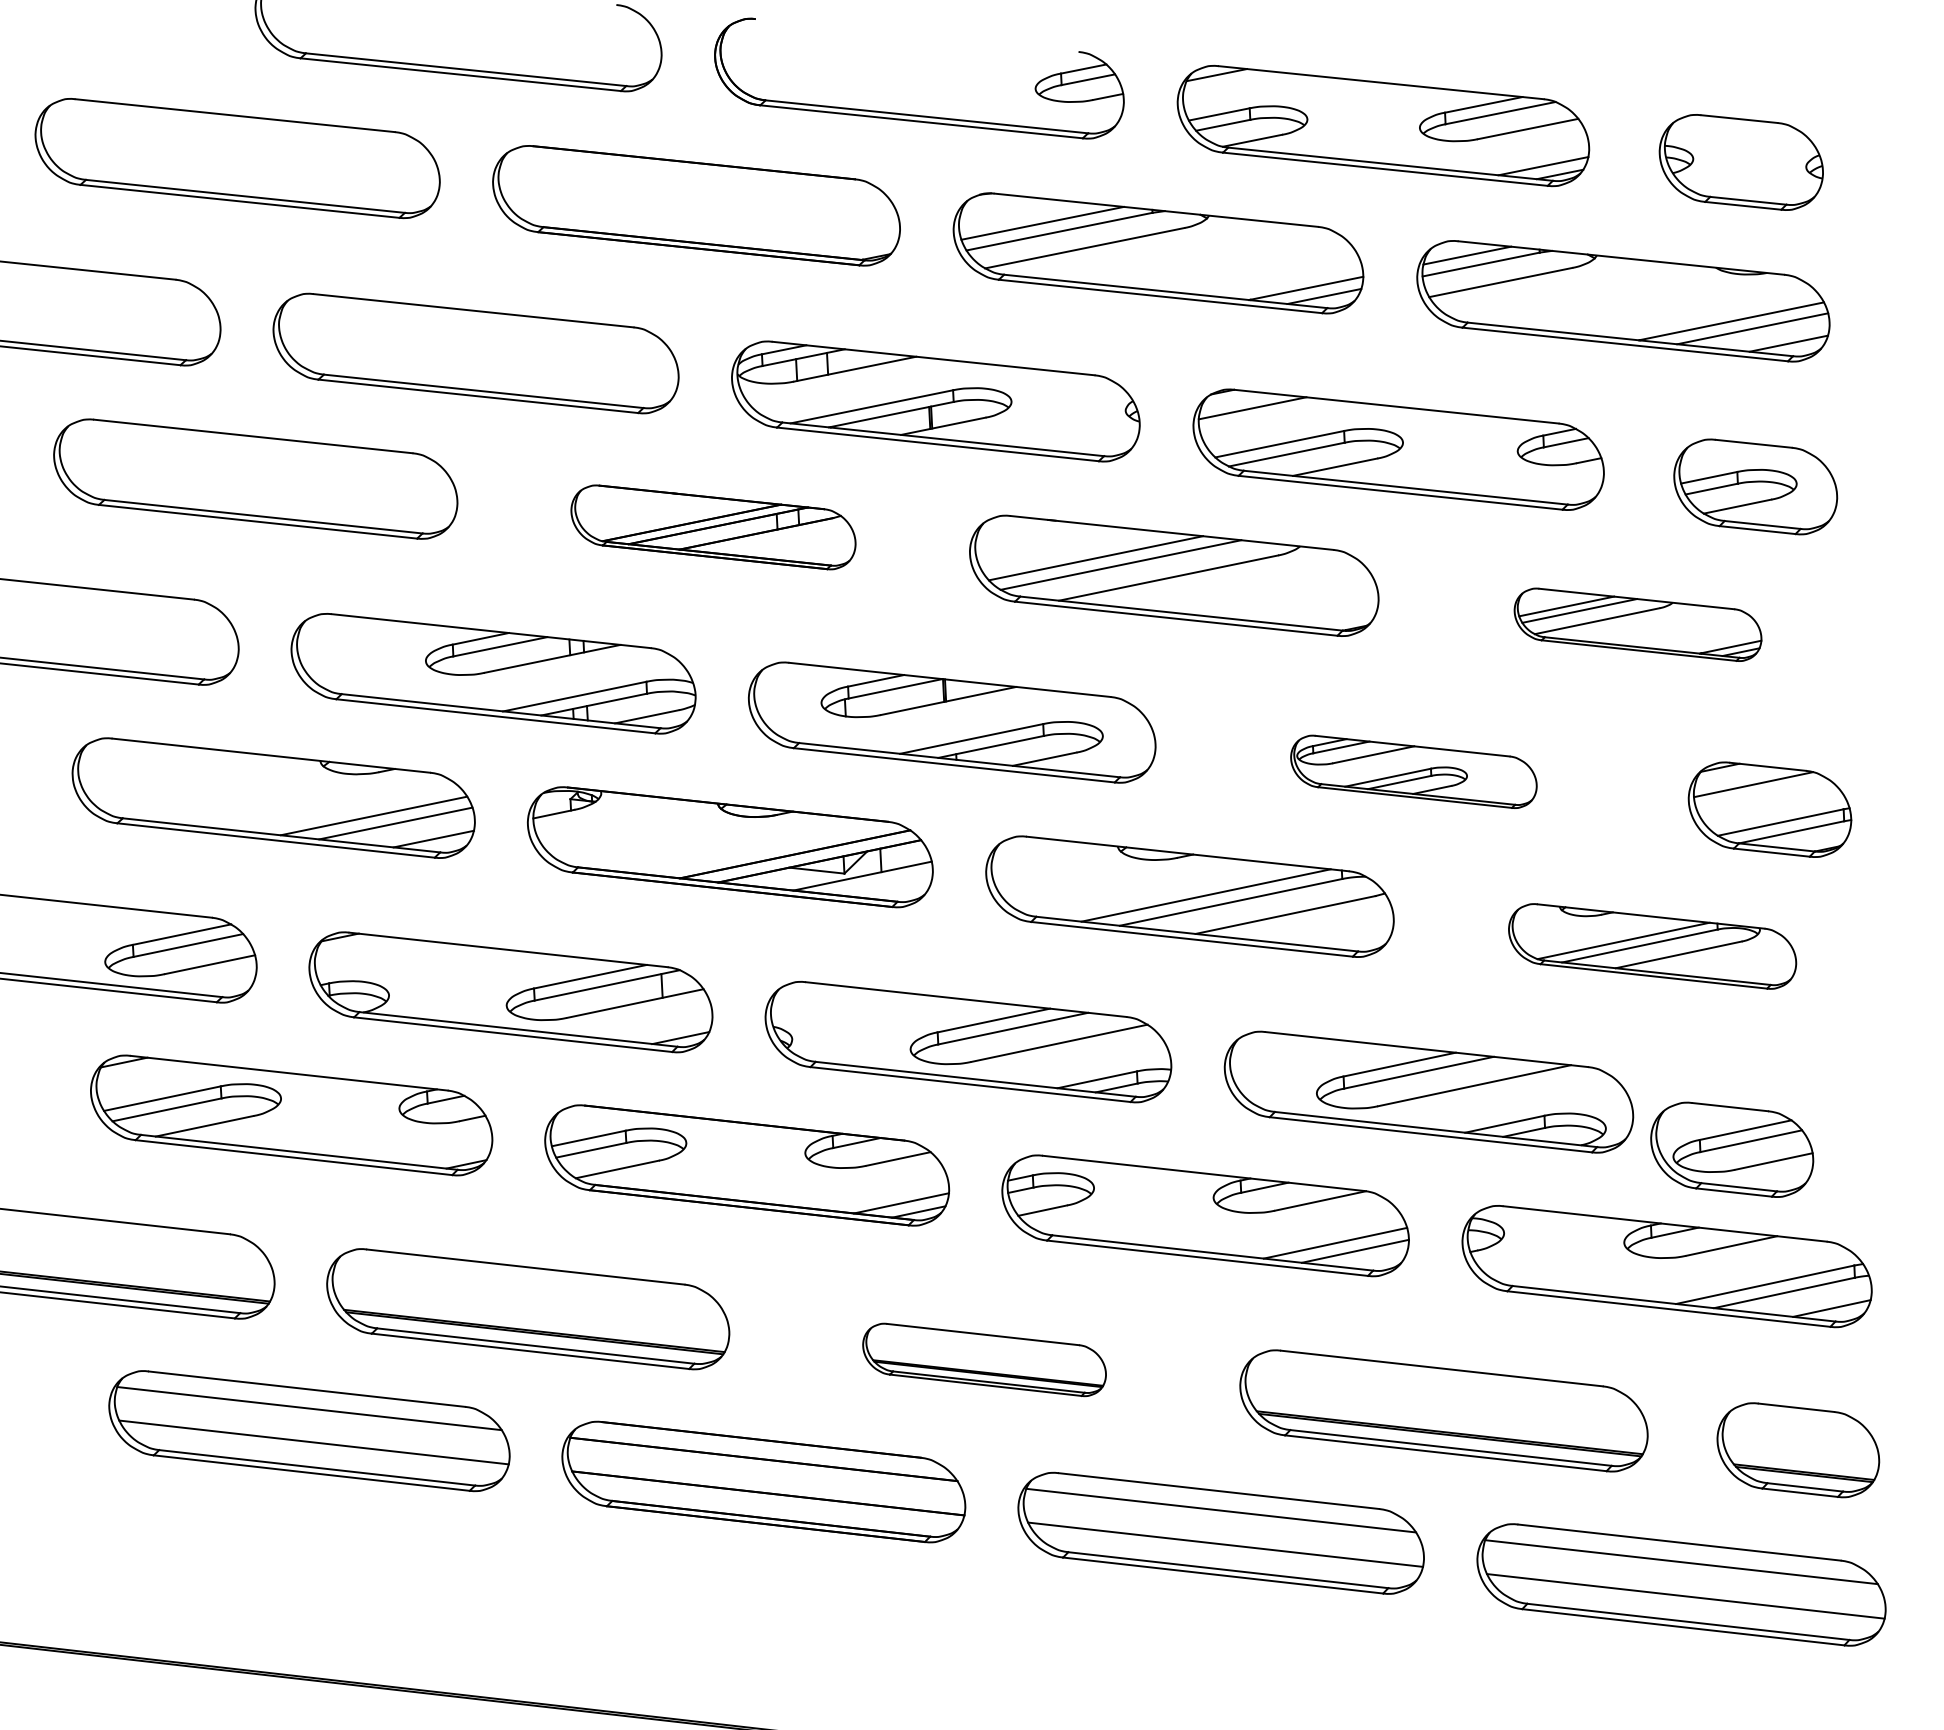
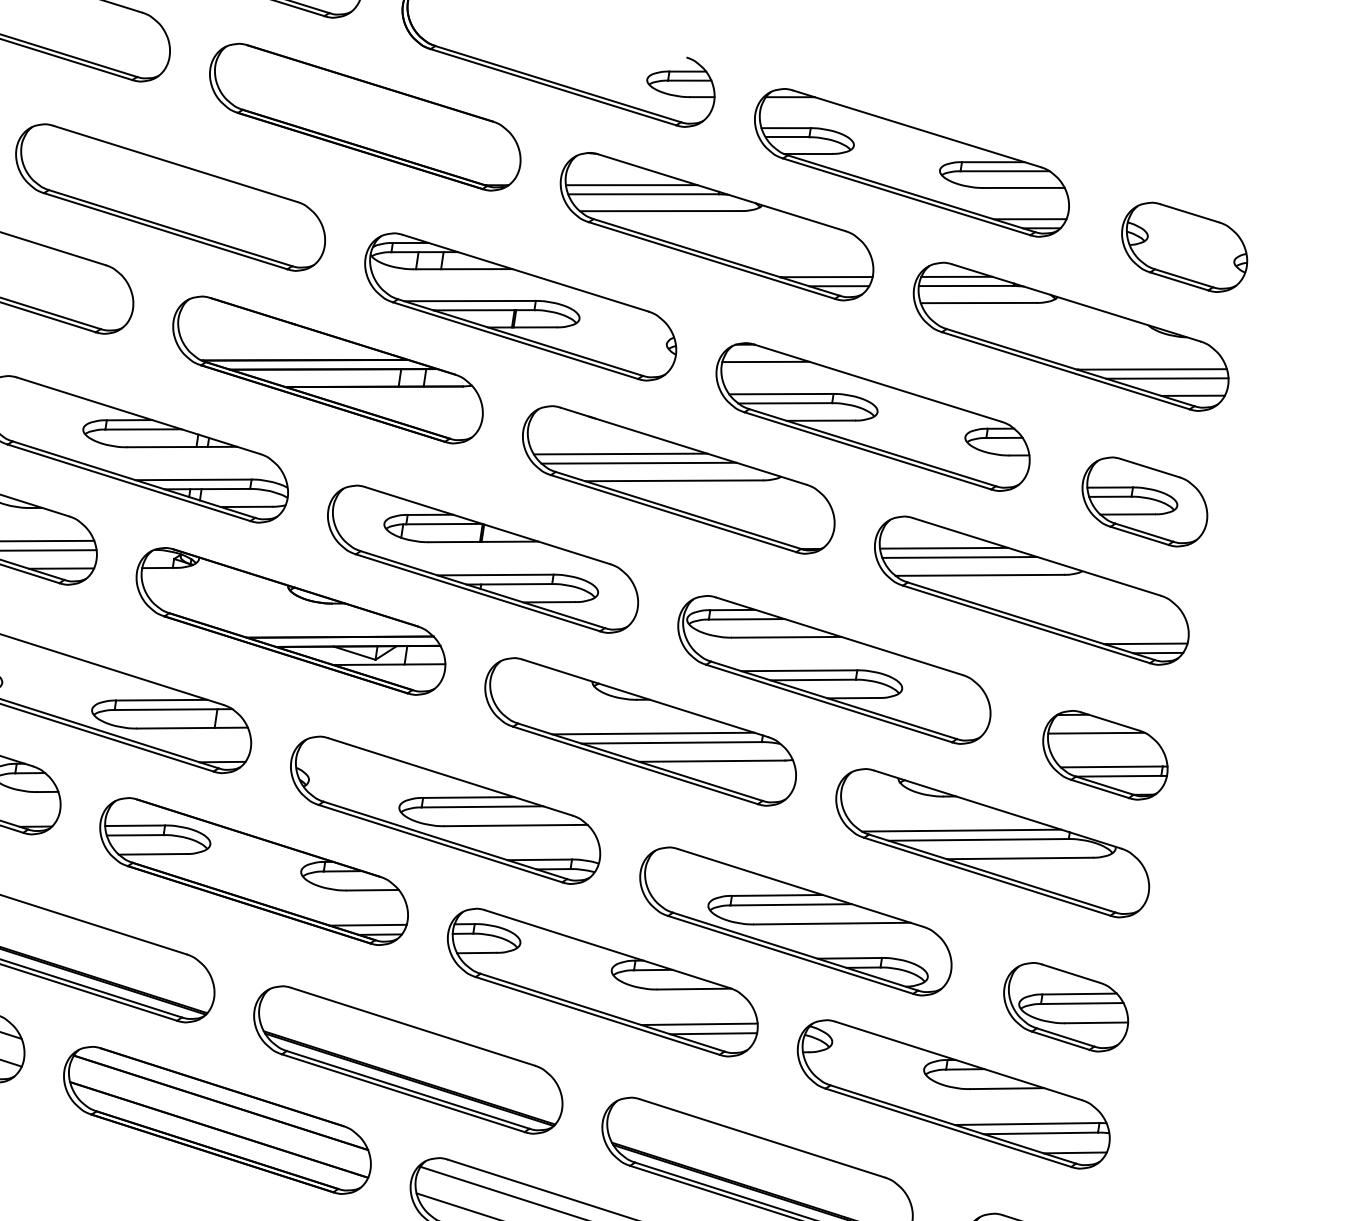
part: (713, 527) -> (327, 370), size x1.43
part: (1637, 624) -> (1031, 590), size x1.67
part: (1413, 771) -> (834, 669), size x1.67
part: (1652, 946) -> (992, 843), size x1.43
part: (1732, 1149) -> (1066, 1007), moved
part: (984, 1359) -> (408, 1059), size x1.67

